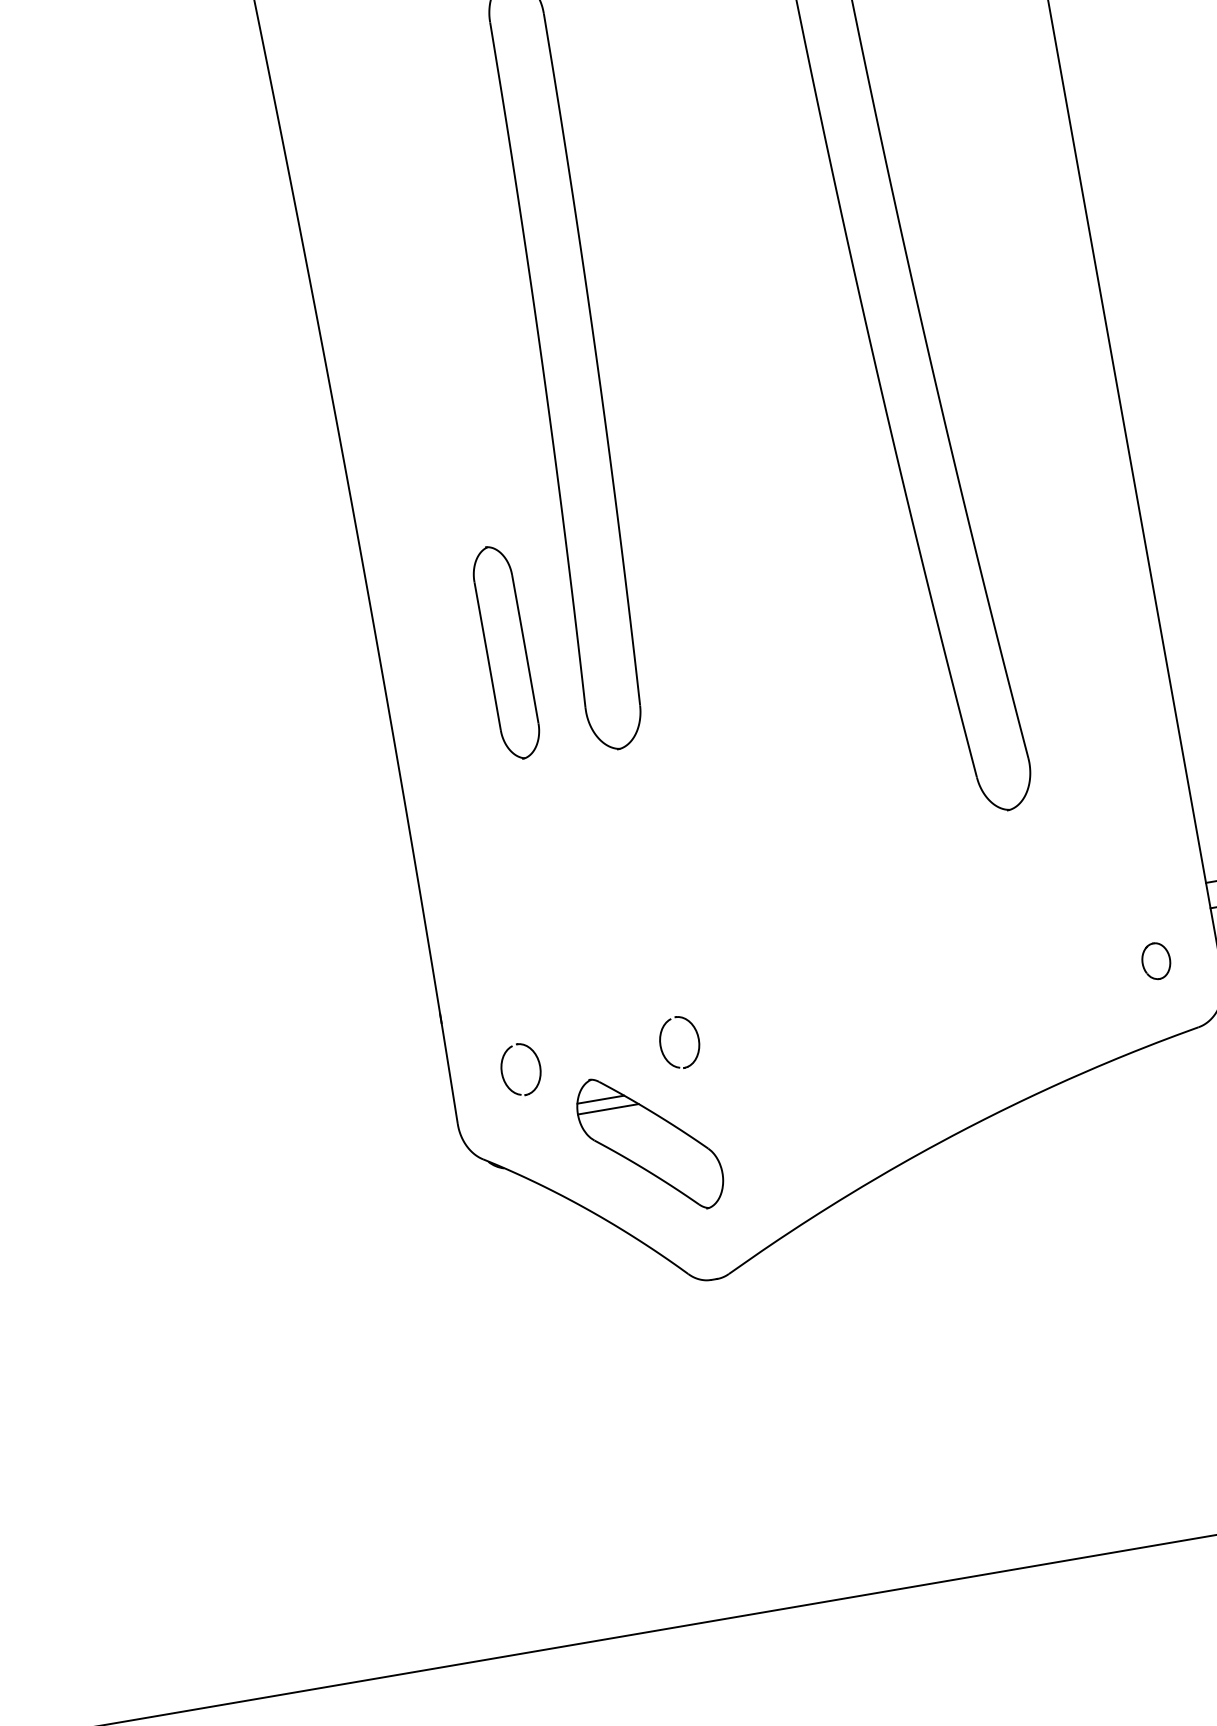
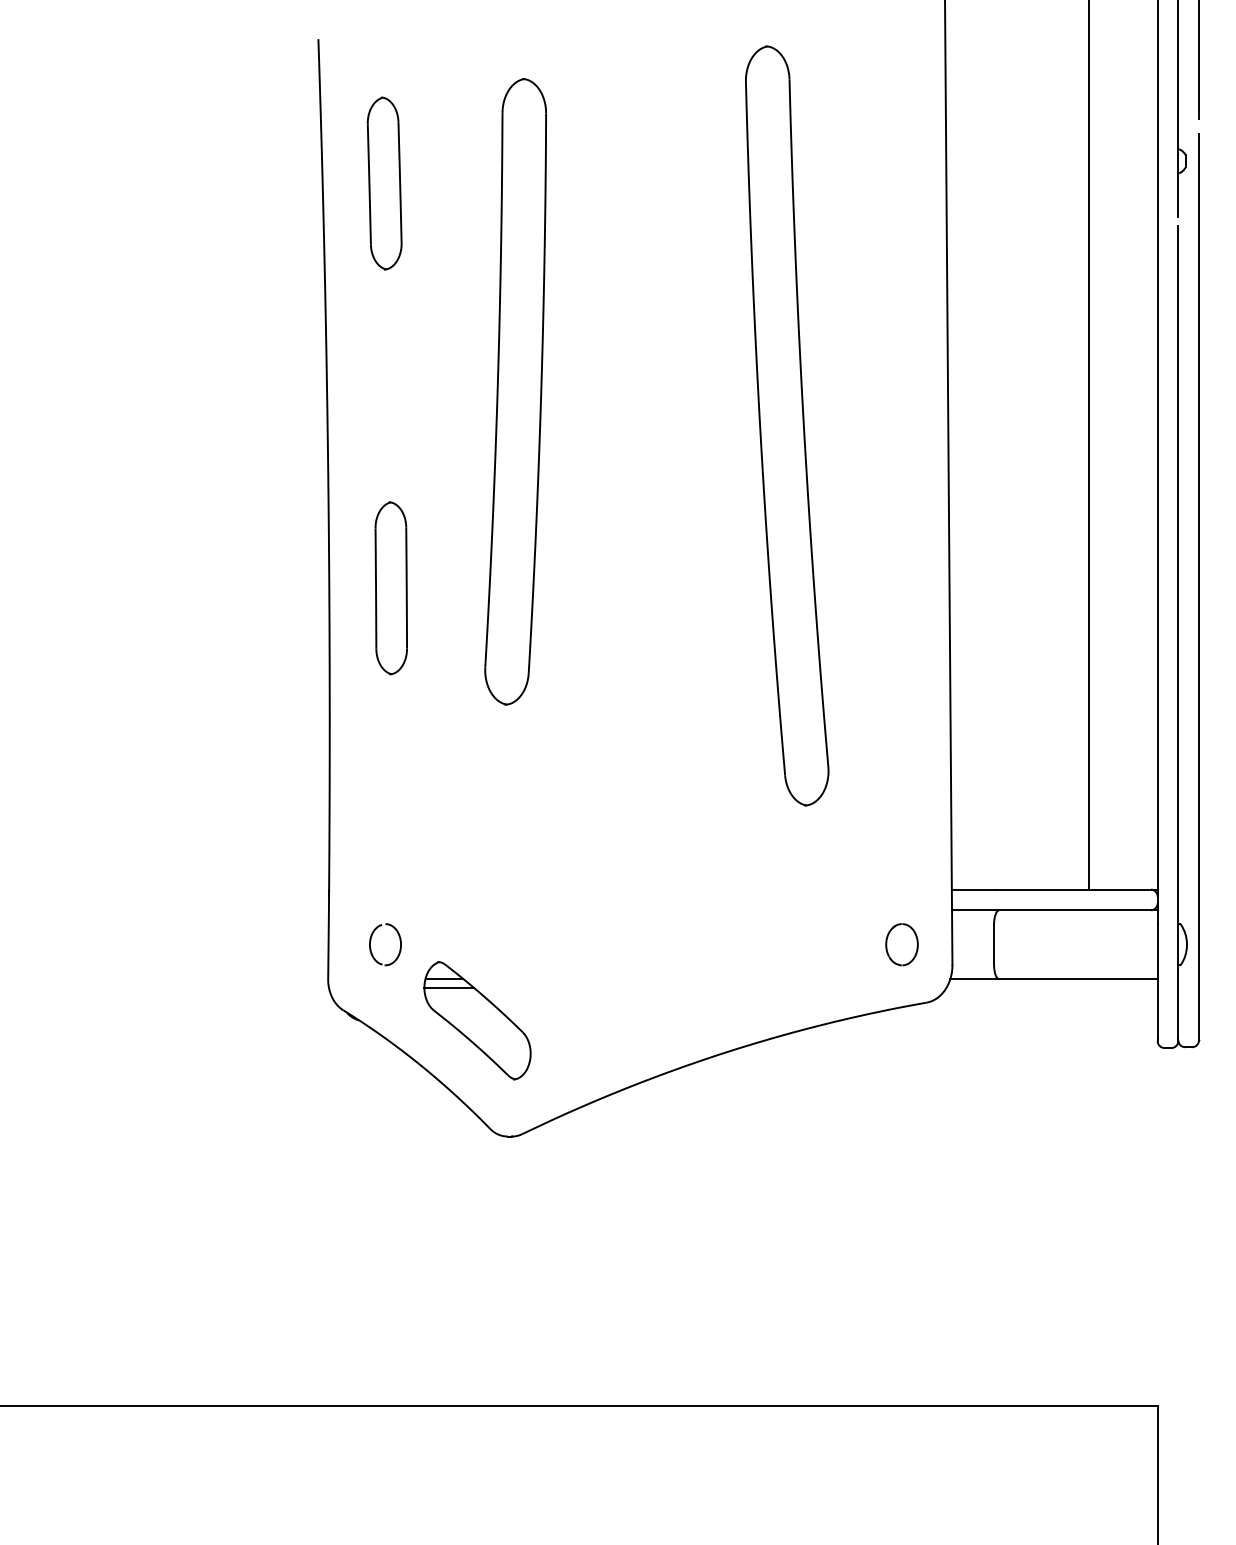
part: (359, 133) -> (384, 183), added
part: (505, 653) -> (390, 588), moved
part: (1155, 960) -> (901, 944), size x1.43
part: (661, 1040) -> (500, 940), removed

